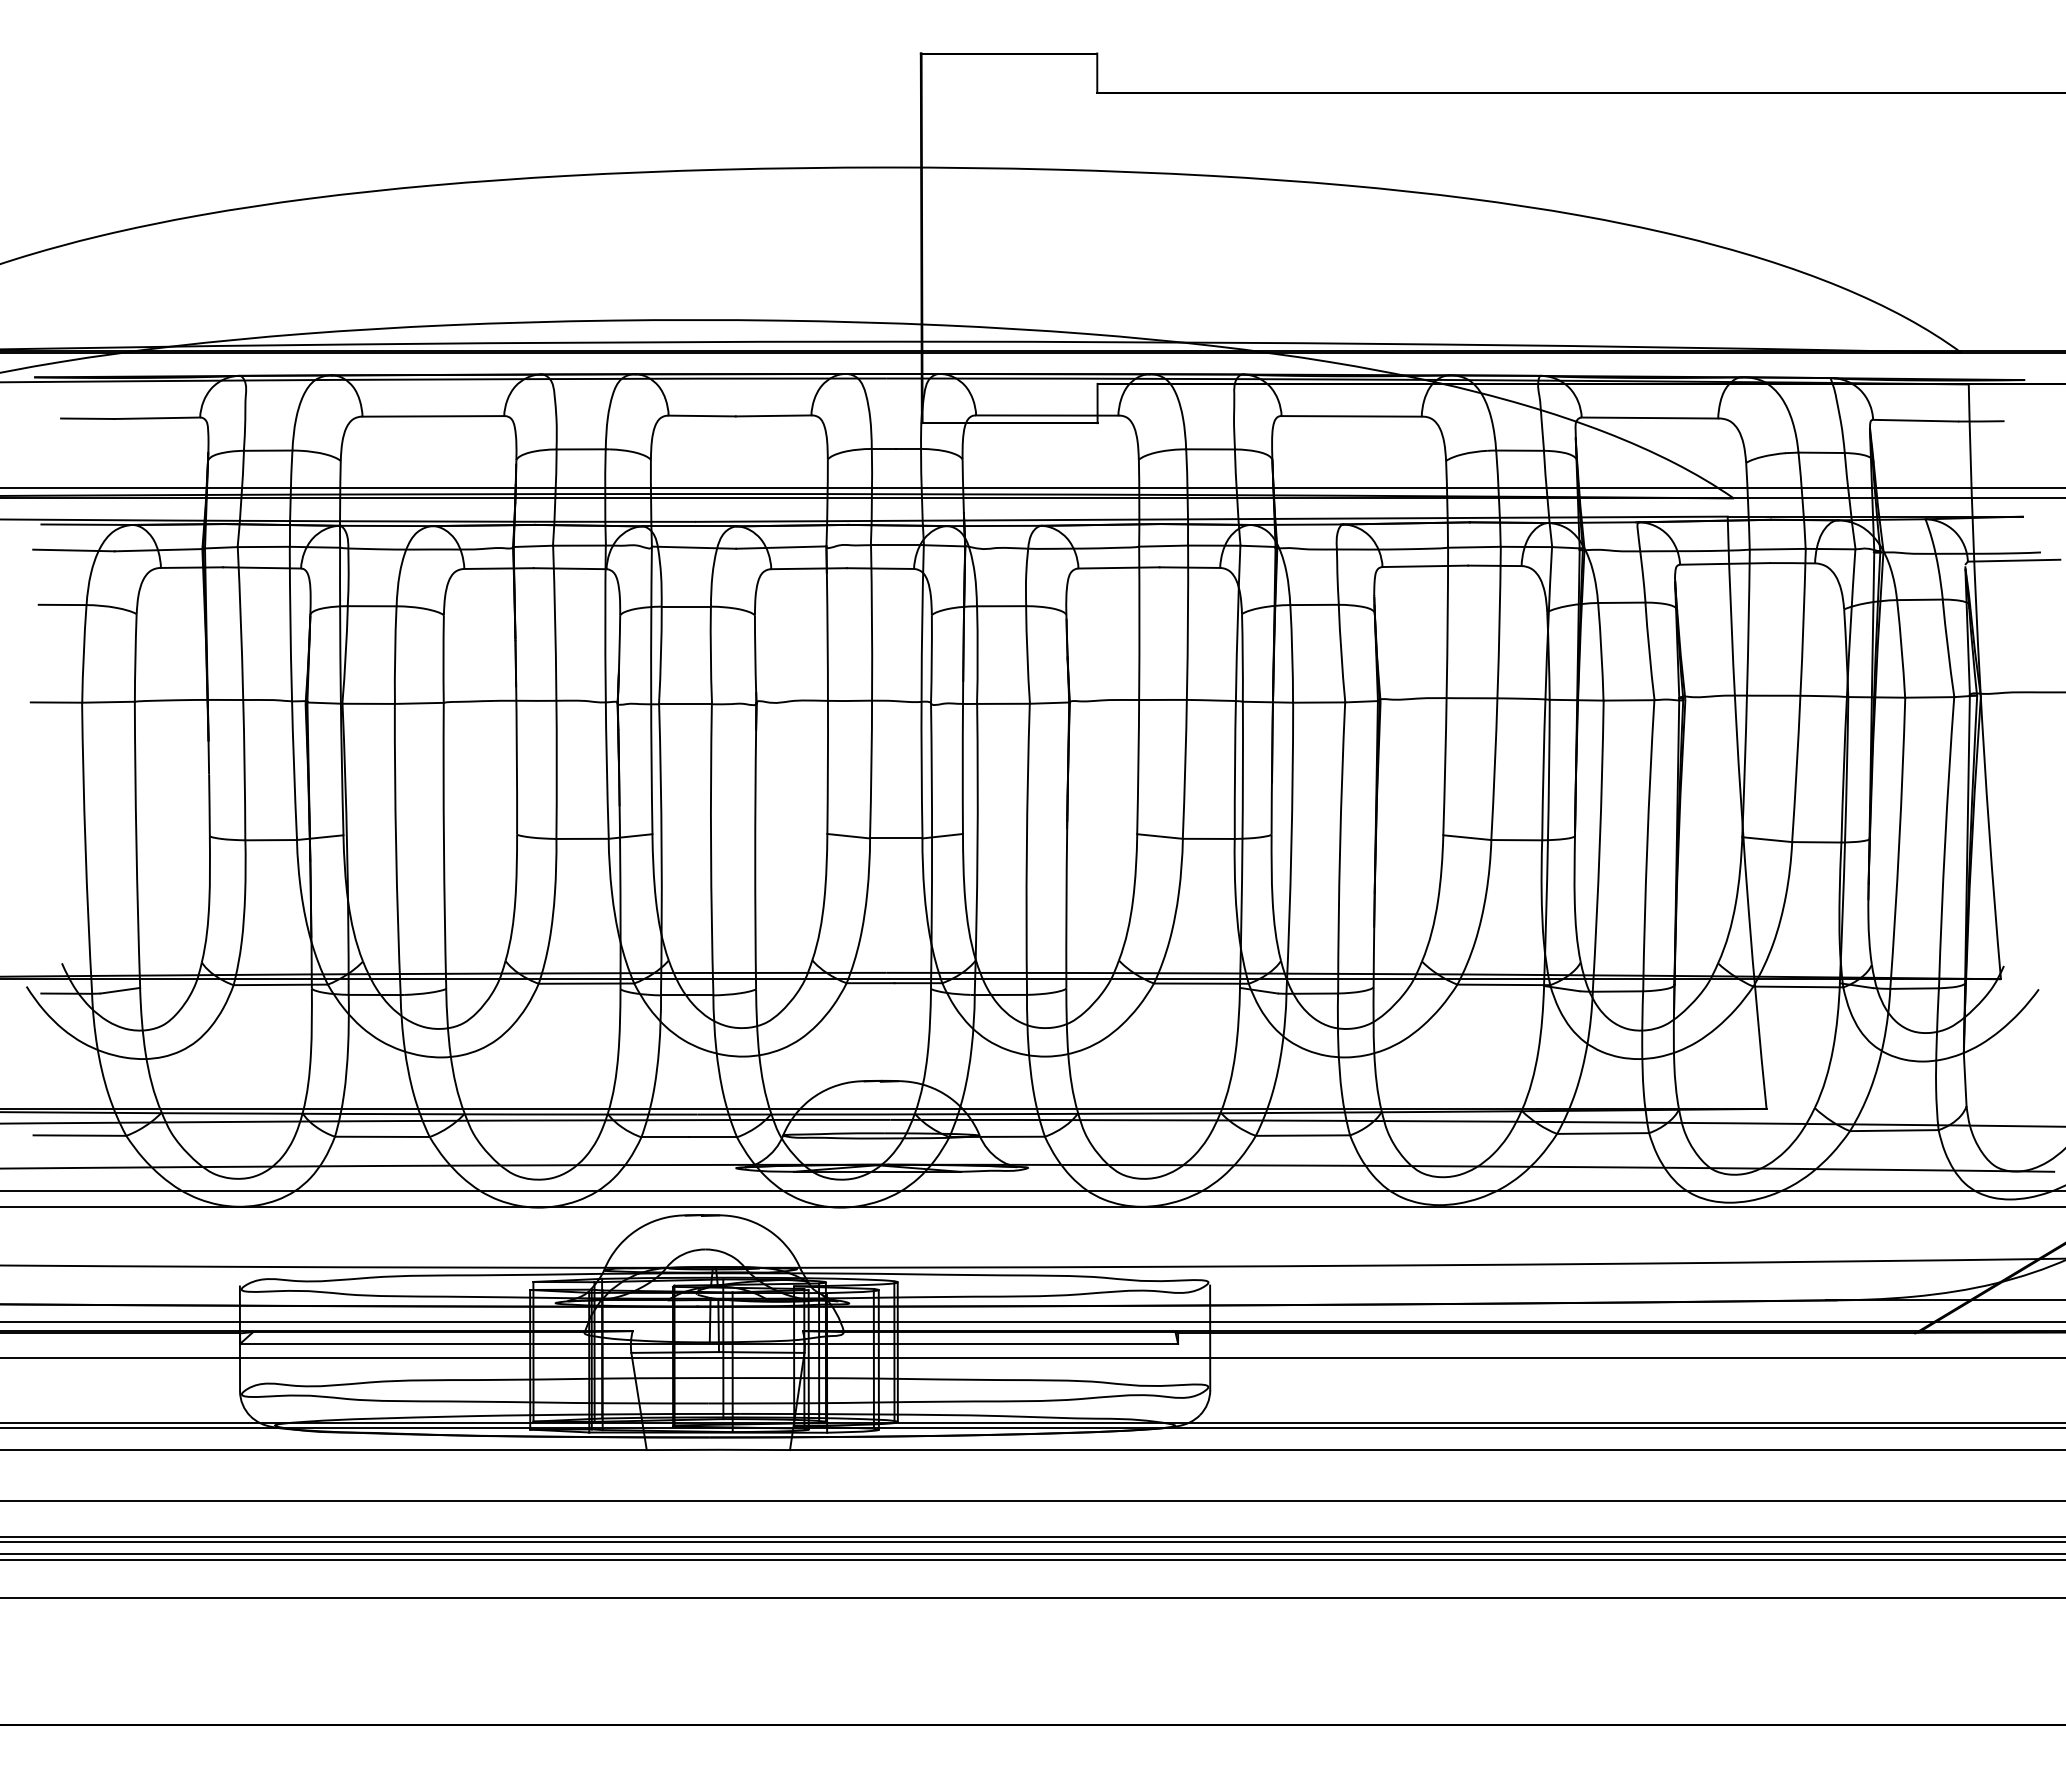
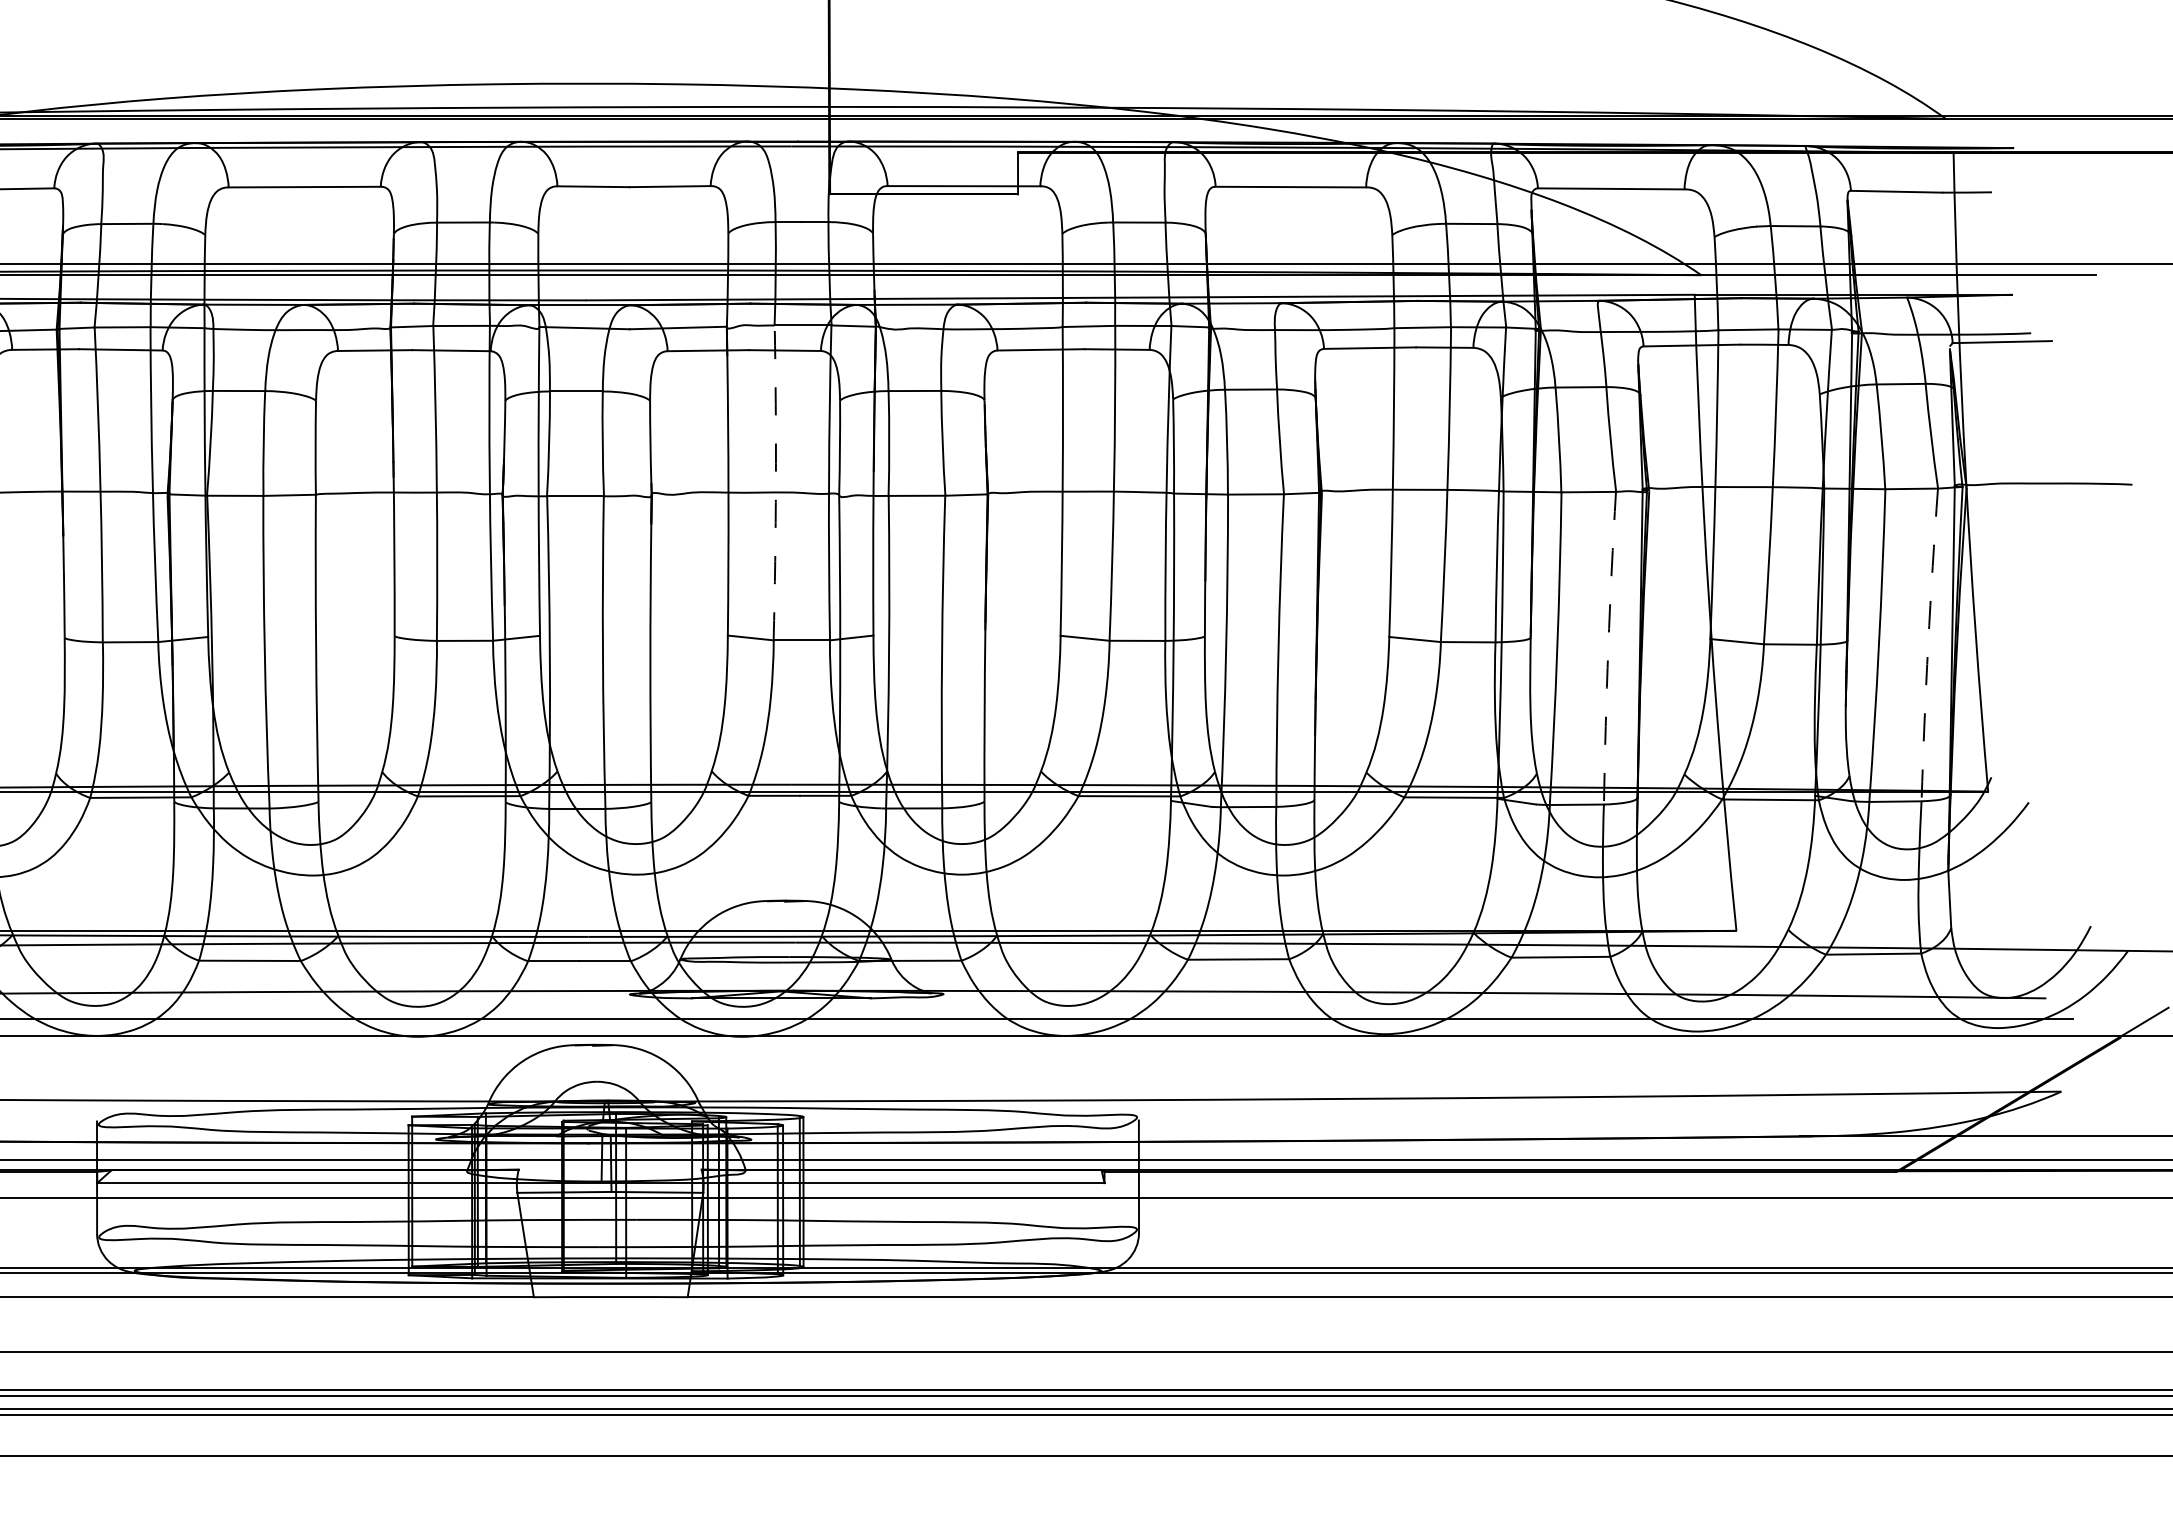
arc: (872, 691) -> (776, 482), solid -> dashed
arc: (1945, 842) -> (1928, 644), solid -> dashed
arc: (1647, 845) -> (1608, 647), solid -> dashed

